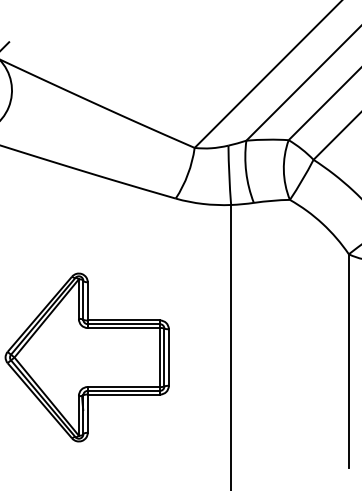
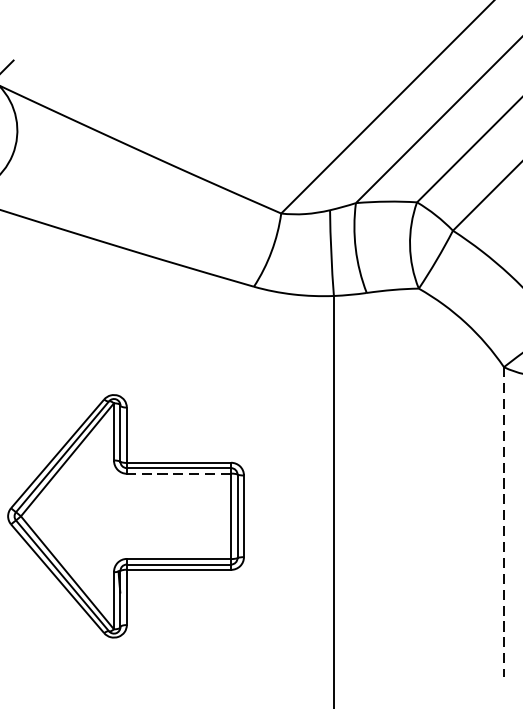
line: (123, 328) -> (178, 474), solid -> dashed
line: (348, 361) -> (503, 522), solid -> dashed

